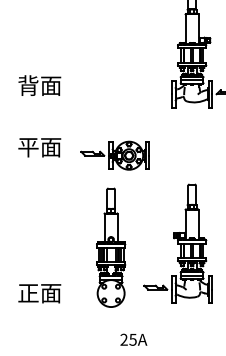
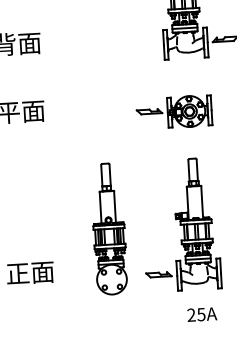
part: (114, 155) -> (173, 112), moved
part: (177, 243) -> (180, 224), moved
part: (111, 247) -> (109, 228), moved
text: (133, 339) -> (201, 314), moved

